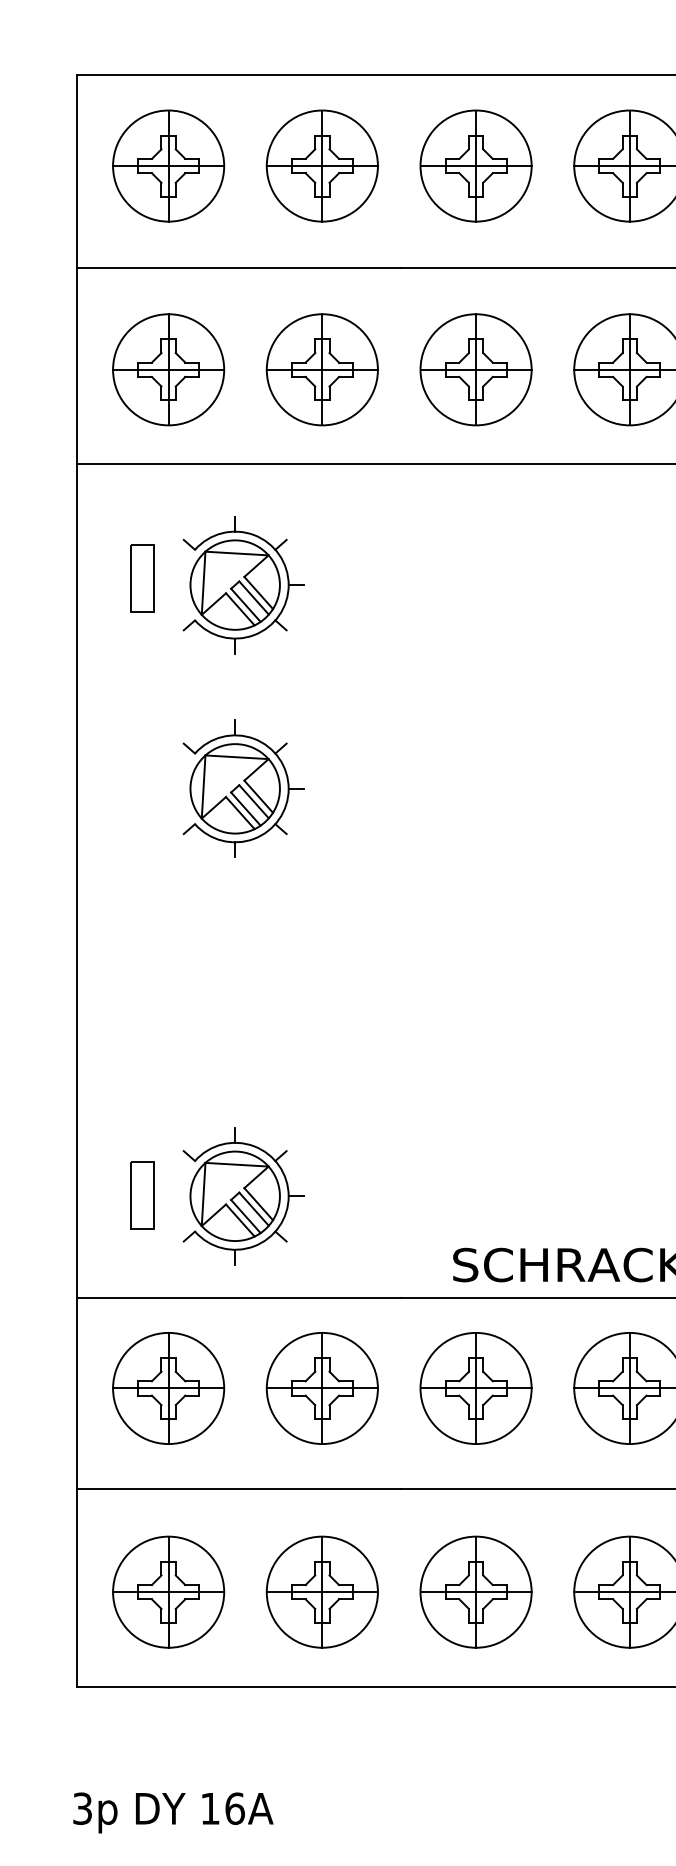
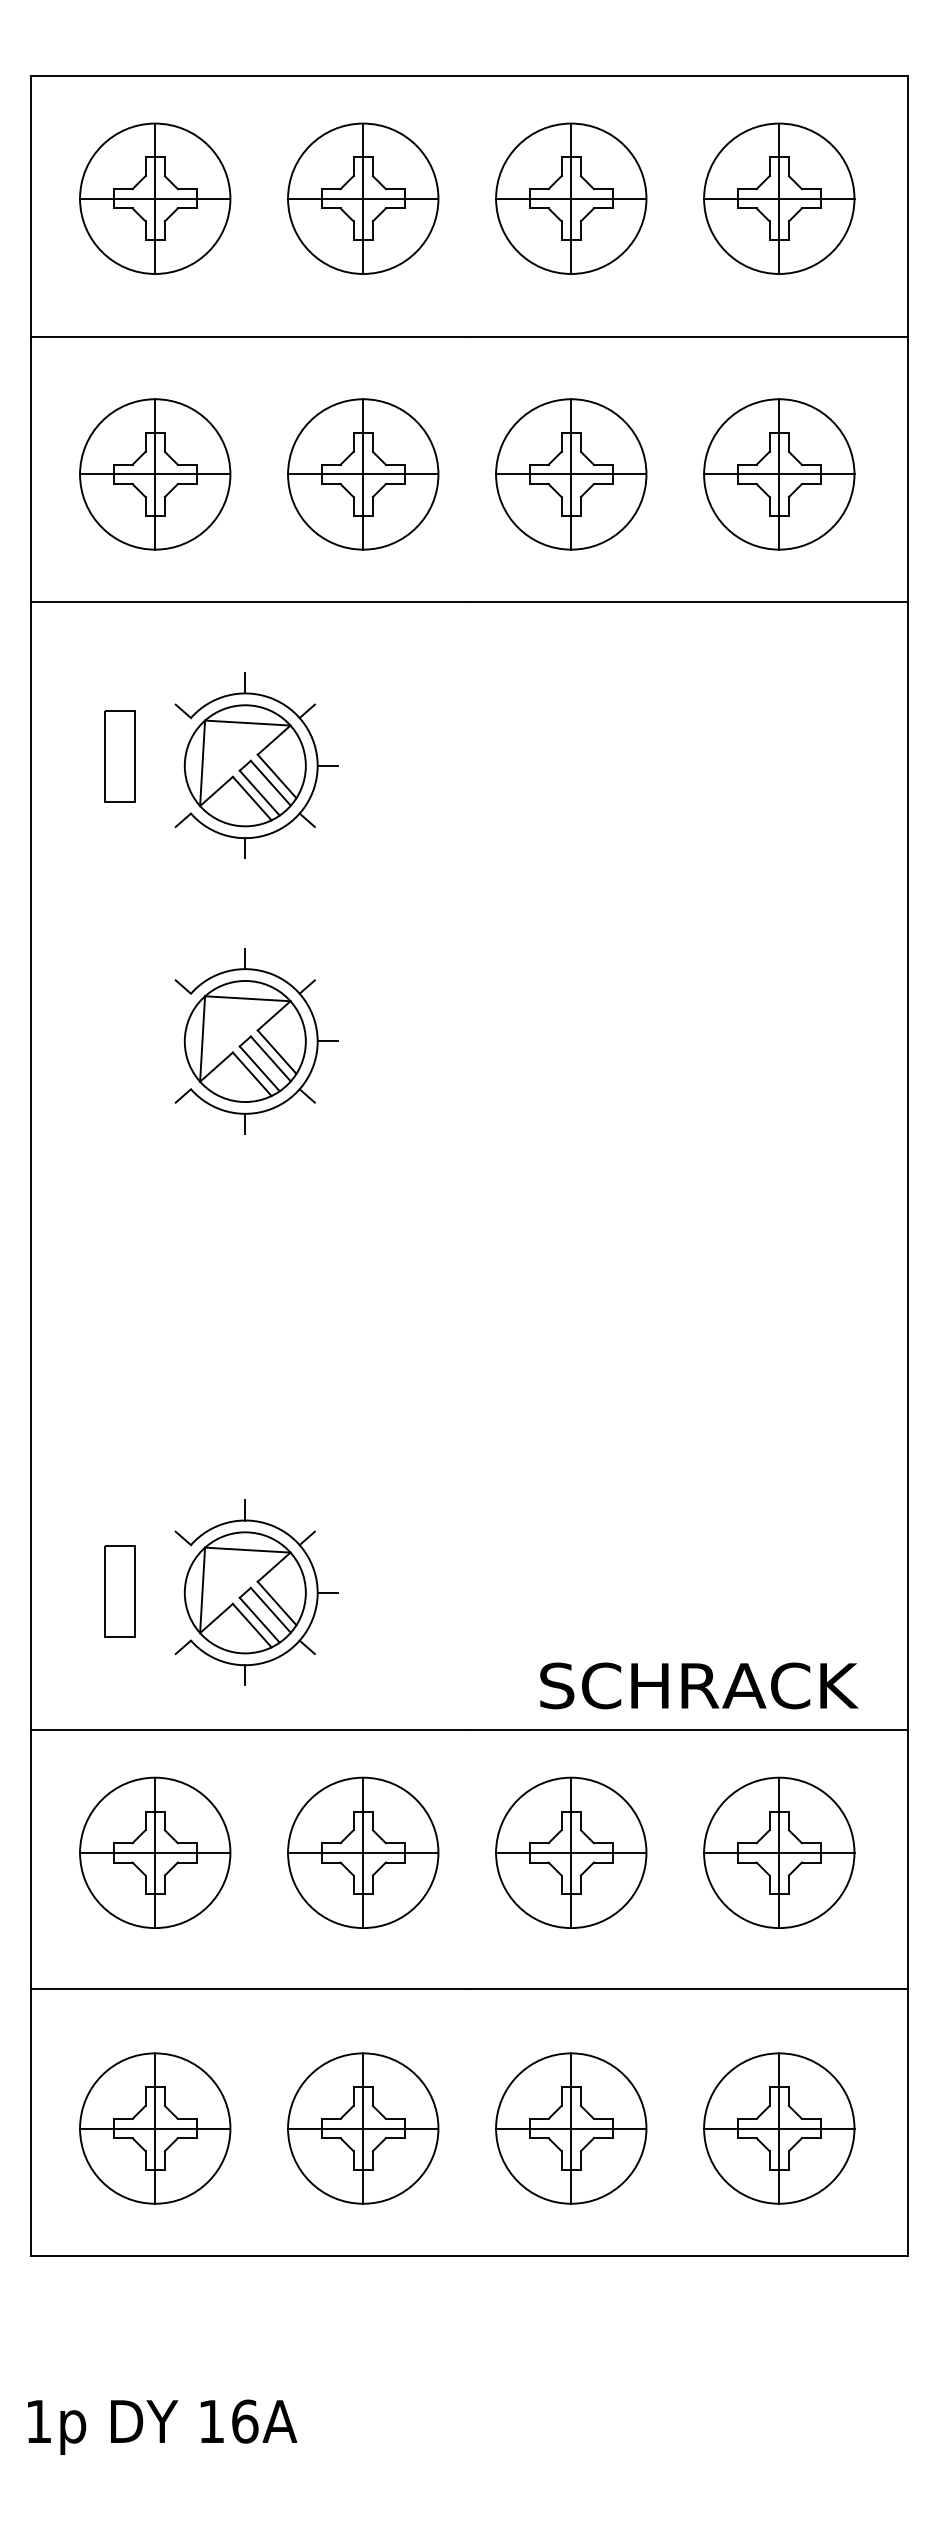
text: (82, 1808) -> (38, 2421), 3p -> 1p

